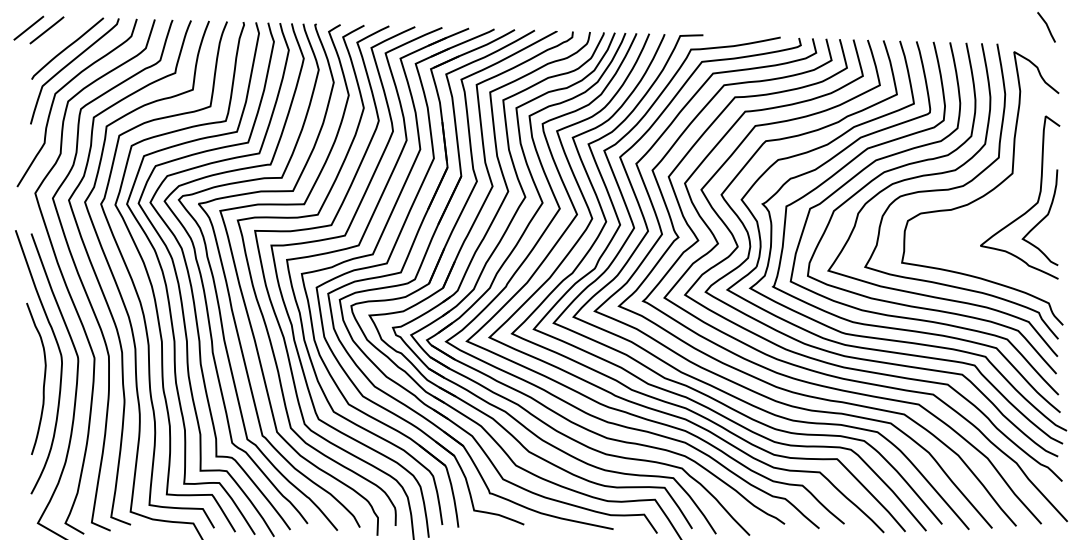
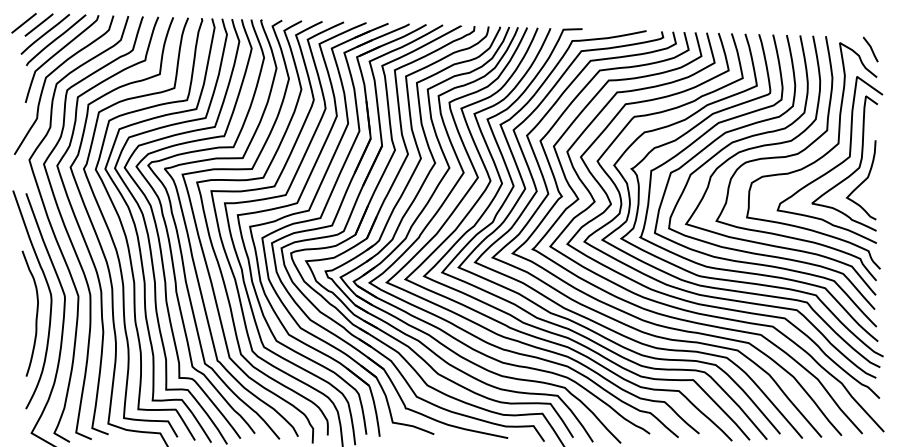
curve: (1046, 27) -> (870, 49), moved
line: (53, 41) -> (44, 34), added
curve: (1007, 201) -> (834, 166), added

